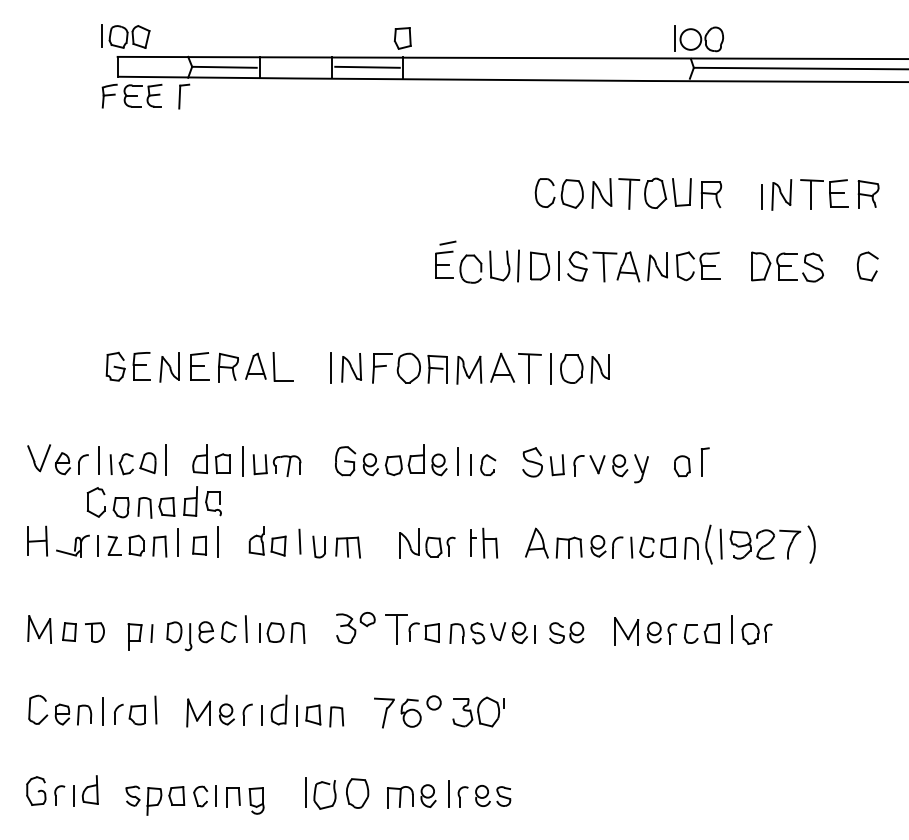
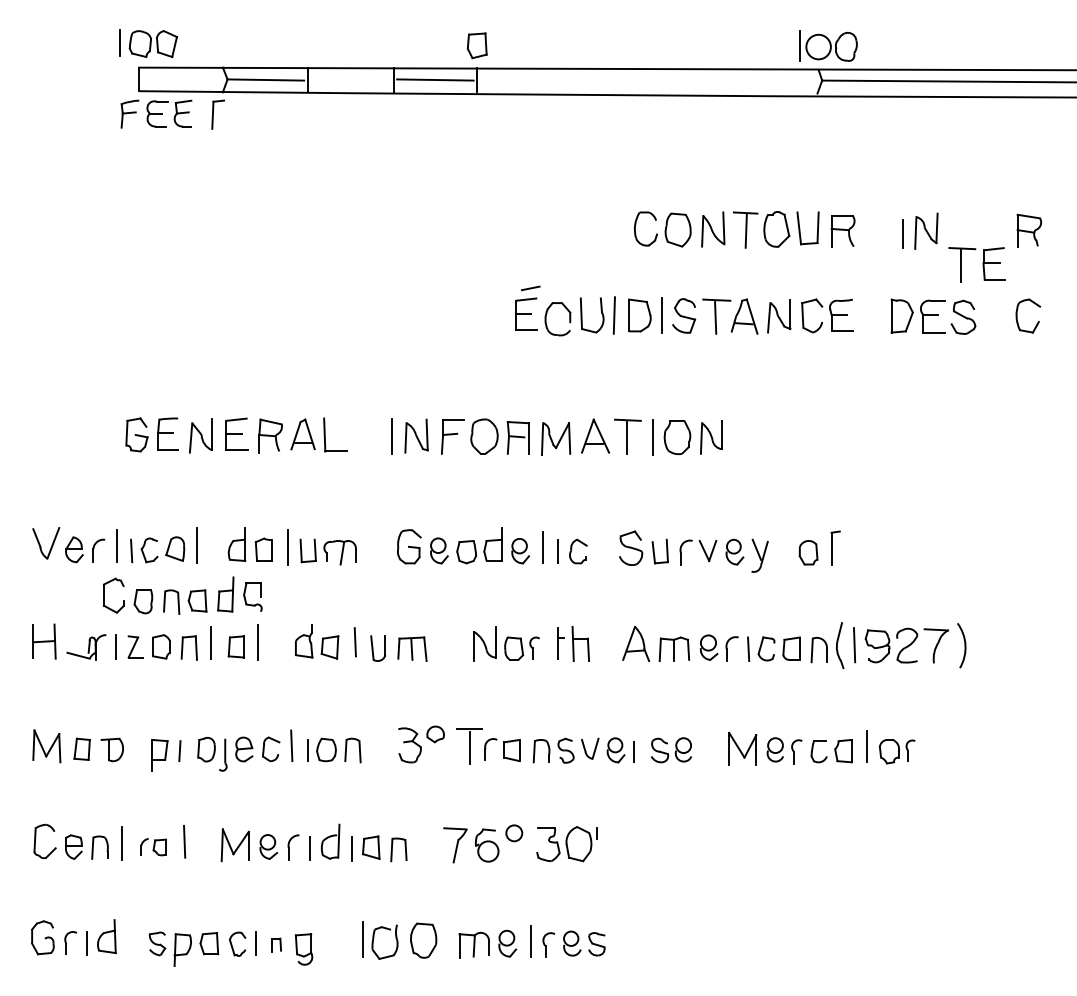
part: (824, 194) -> (977, 265), moved
part: (129, 714) -> (153, 847), size x0.7
part: (233, 797) -> (276, 945), size x0.6

